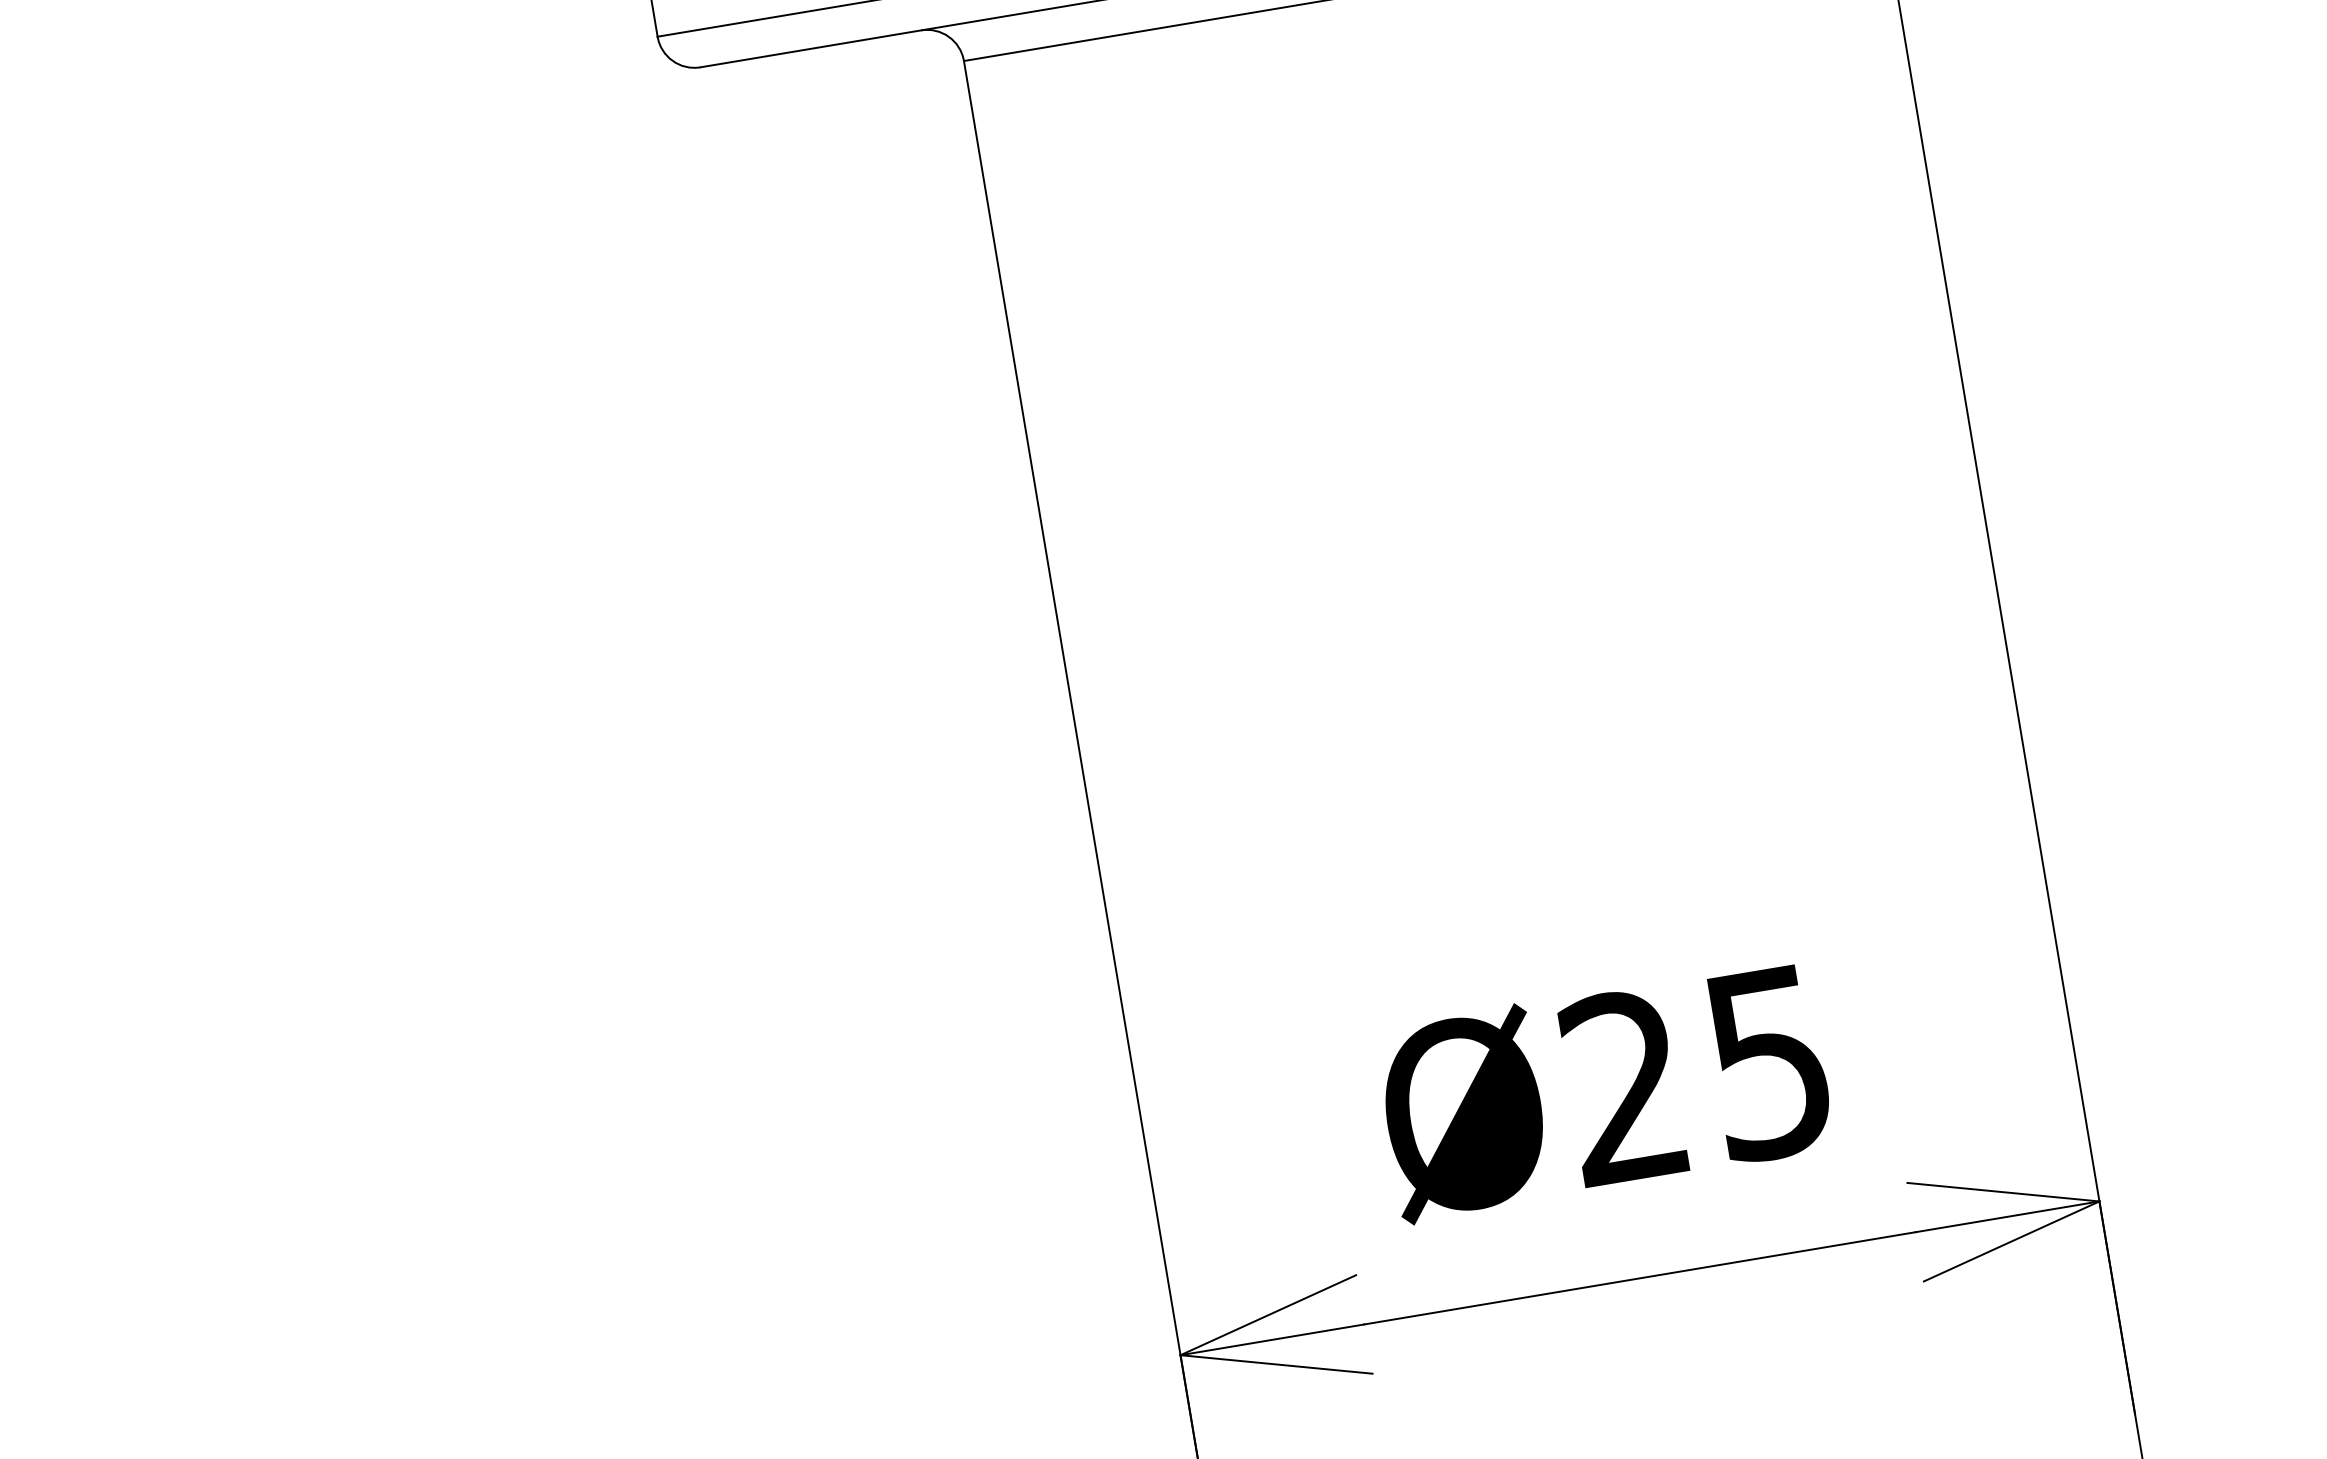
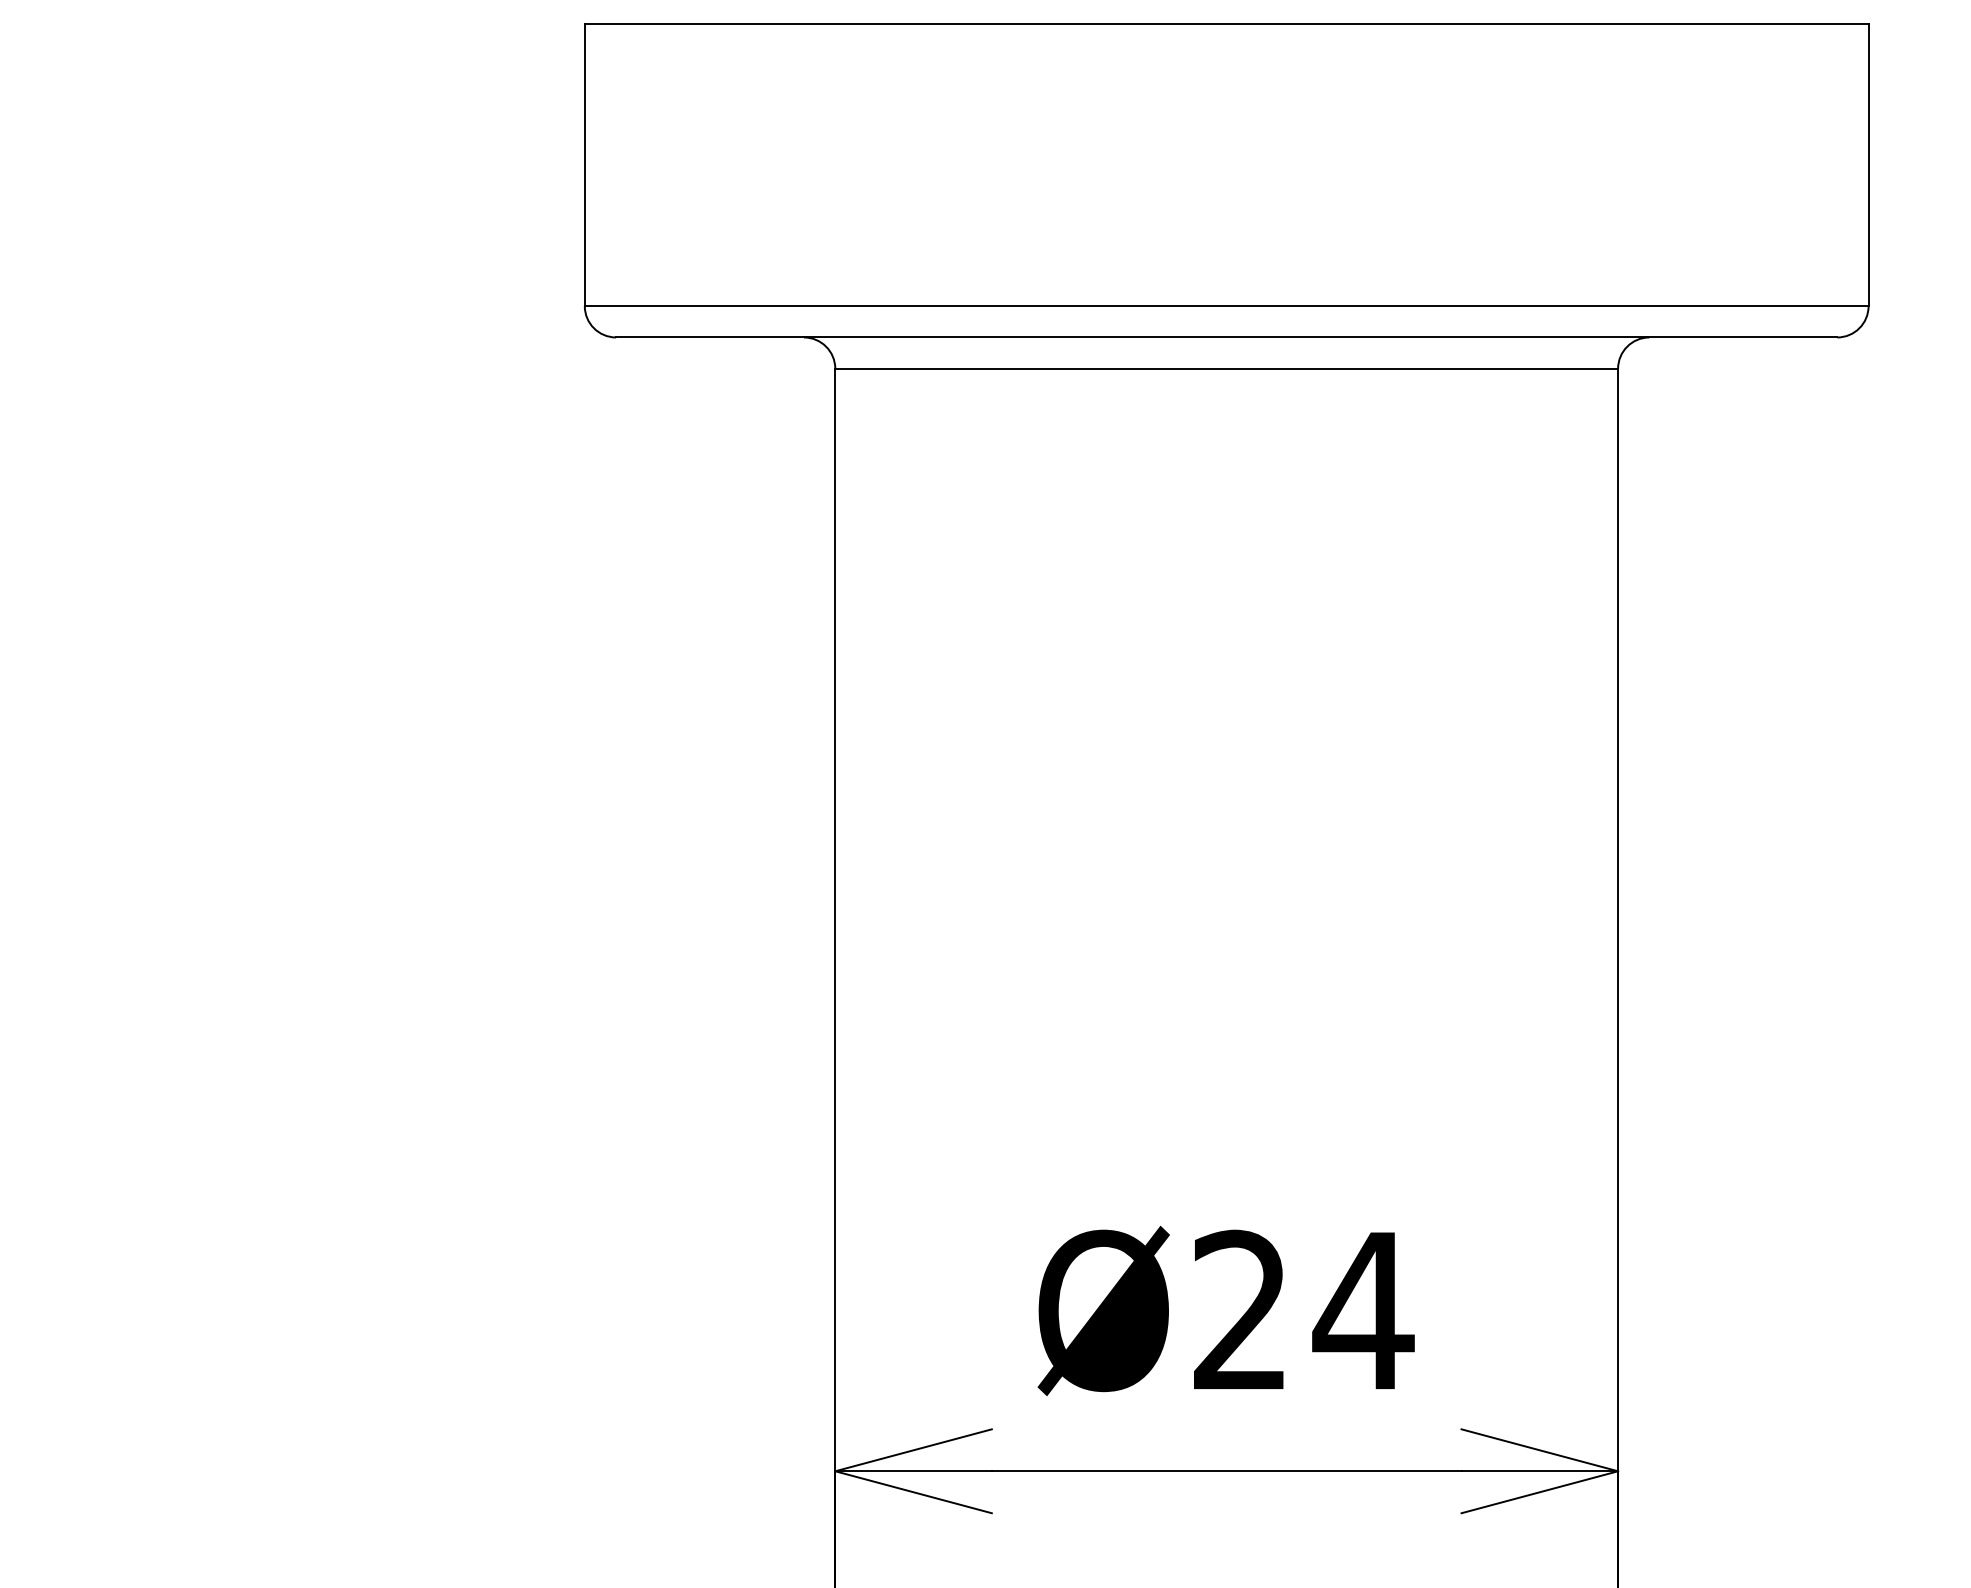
text: (1769, 1065) -> (1363, 1312), Ø25 -> Ø24

